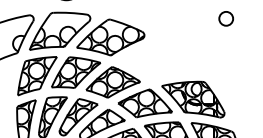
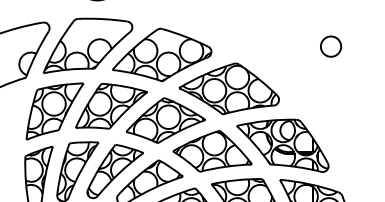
circle: (225, 18) -> (329, 46), moved
part: (156, 60) -> (229, 88), added

